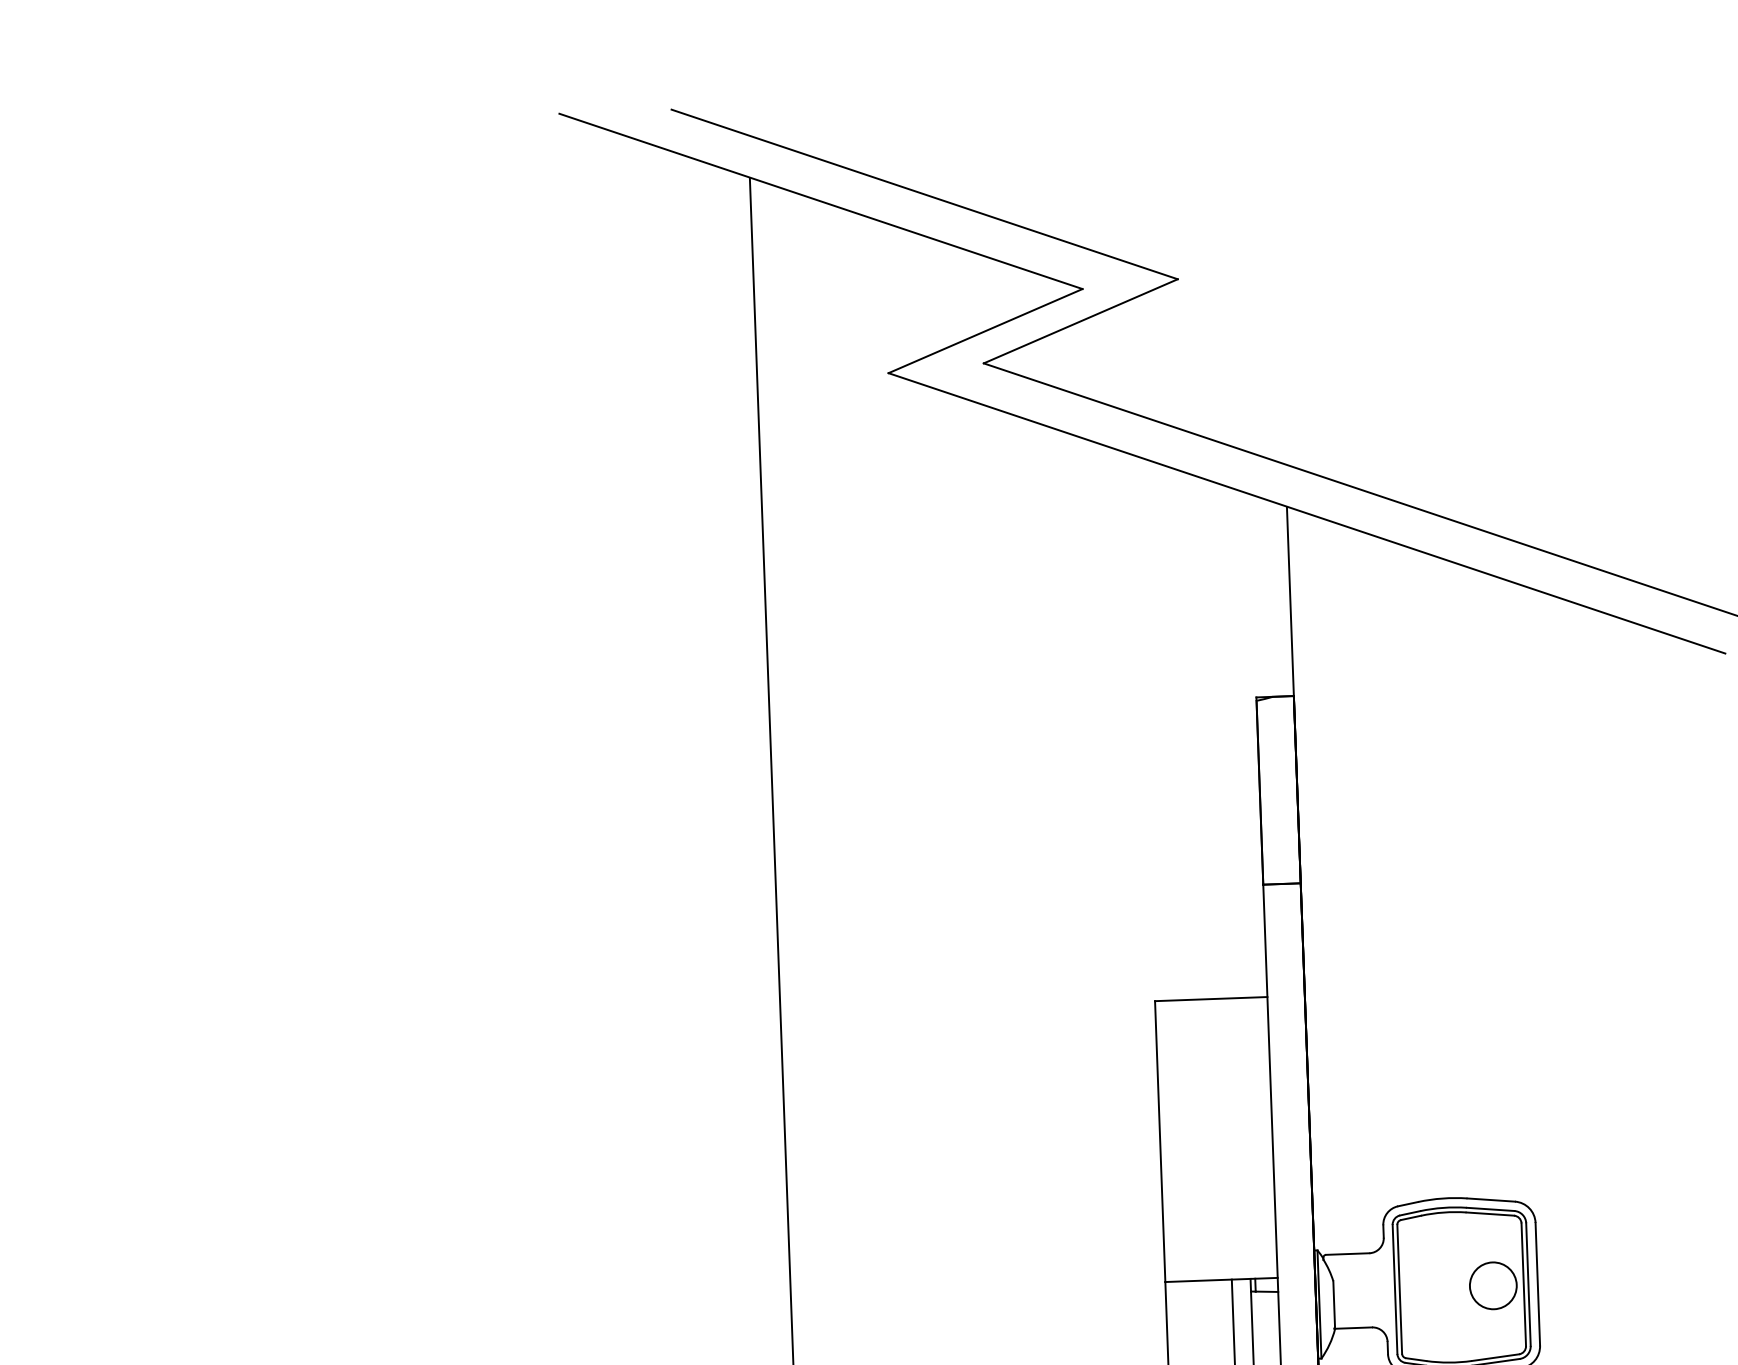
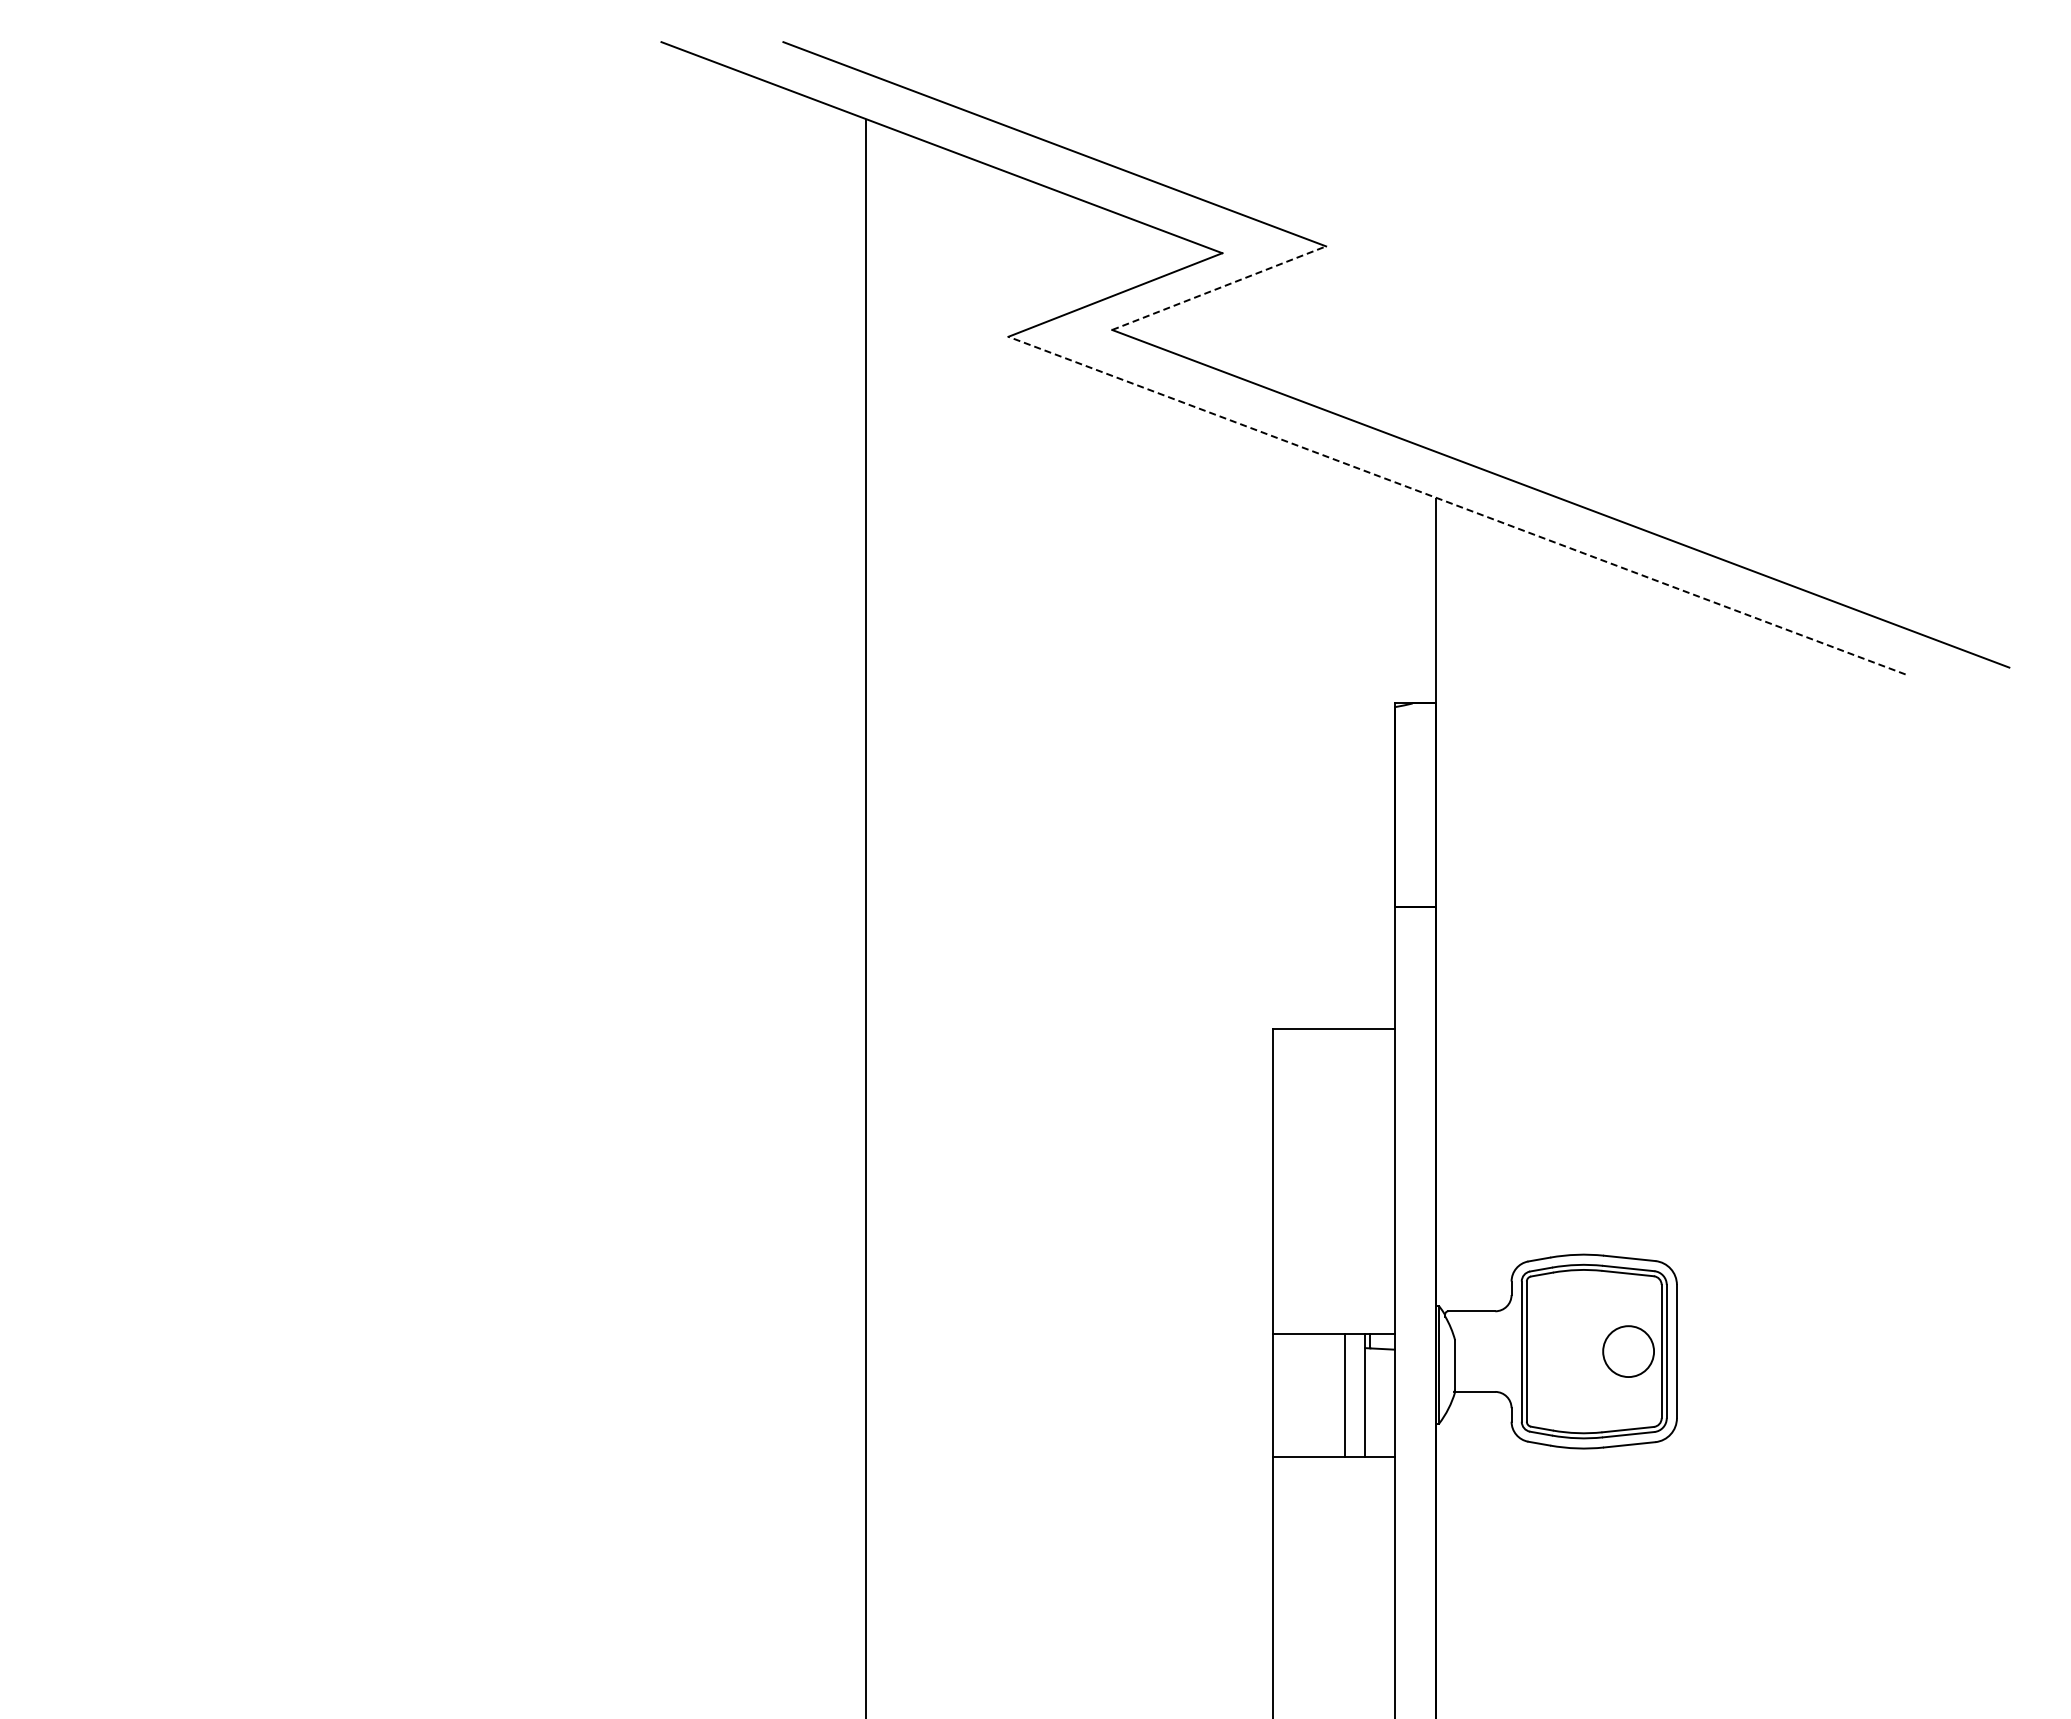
line: (1081, 321) -> (1219, 288), solid -> dashed
line: (1306, 513) -> (1456, 505), solid -> dashed

